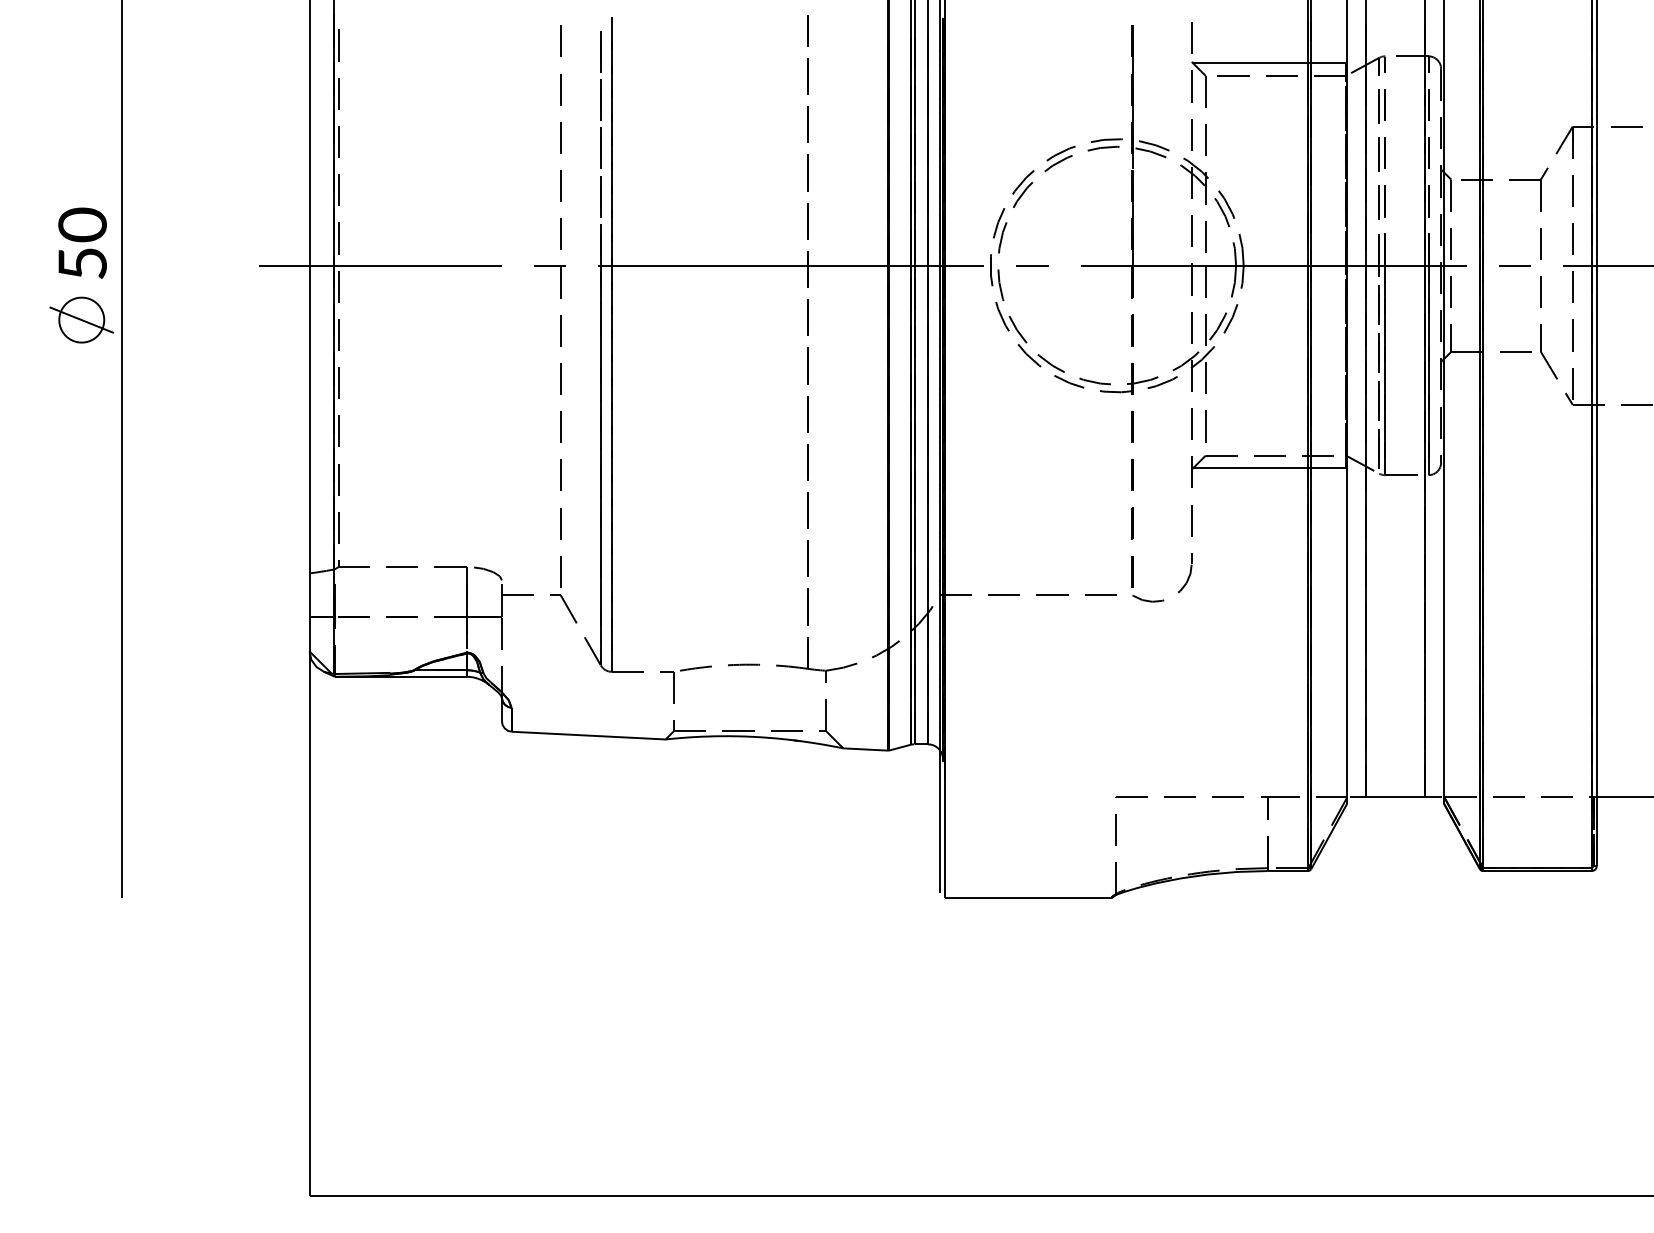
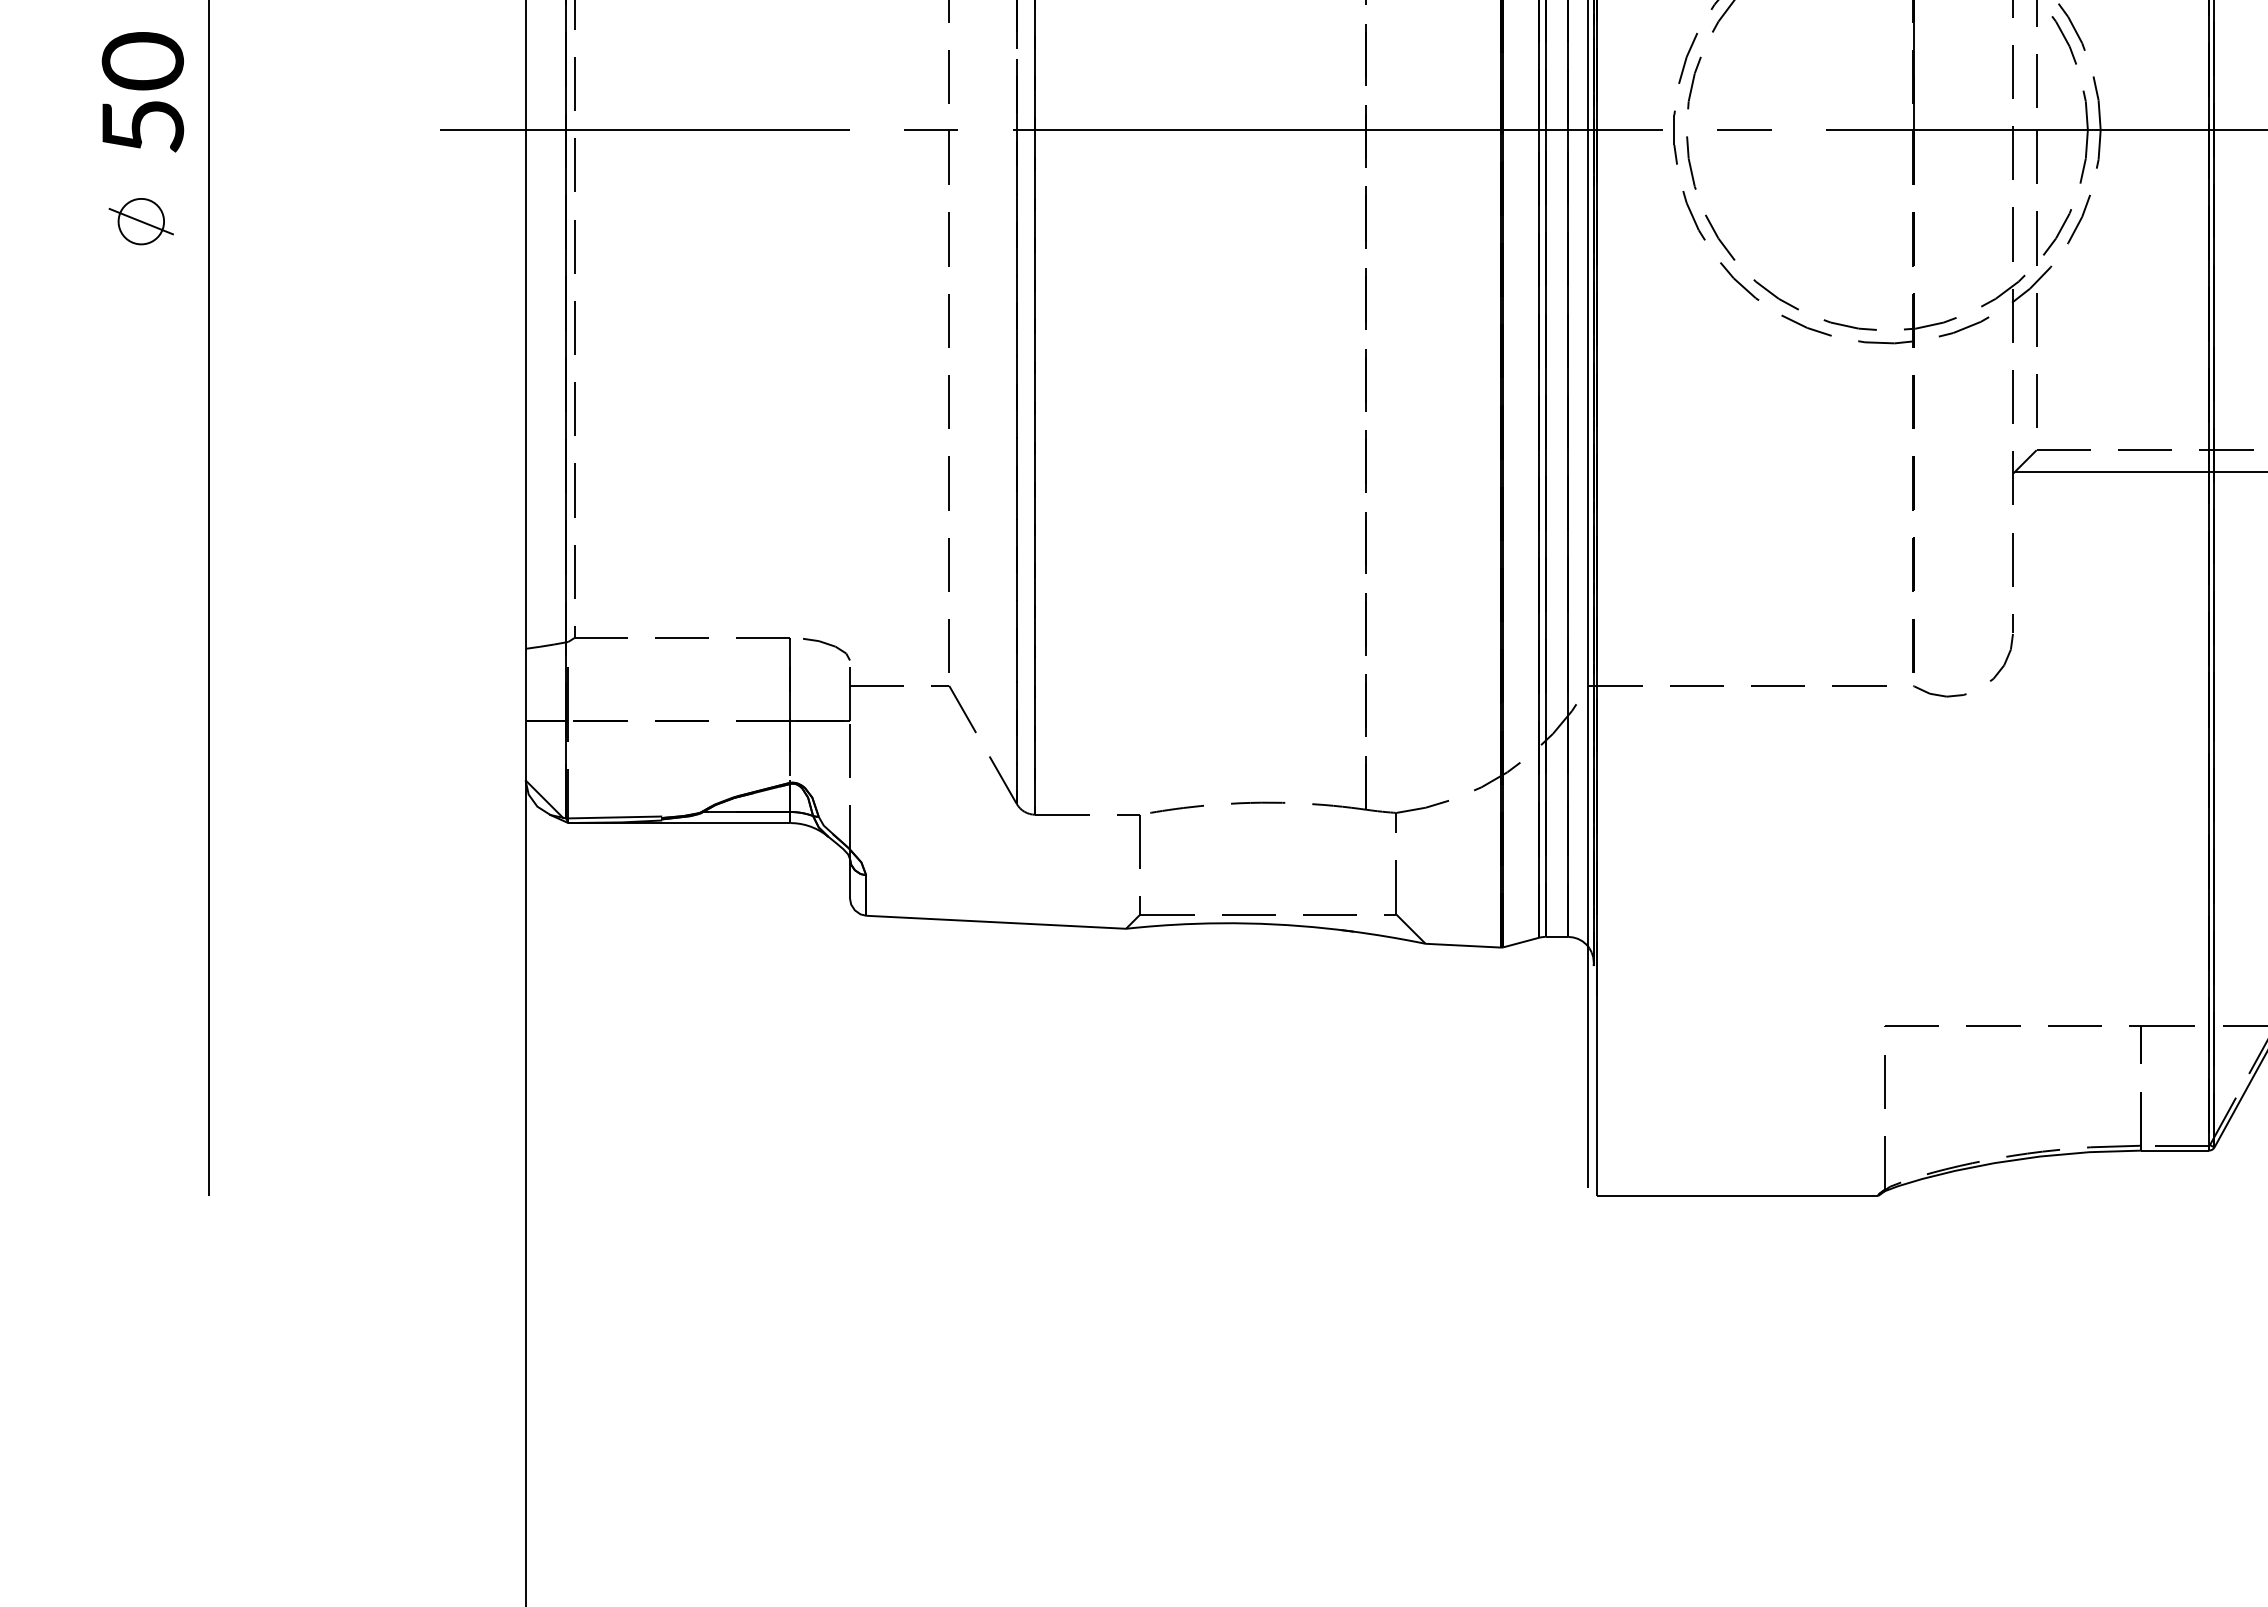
part: (81, 319) -> (141, 220), size x0.6

